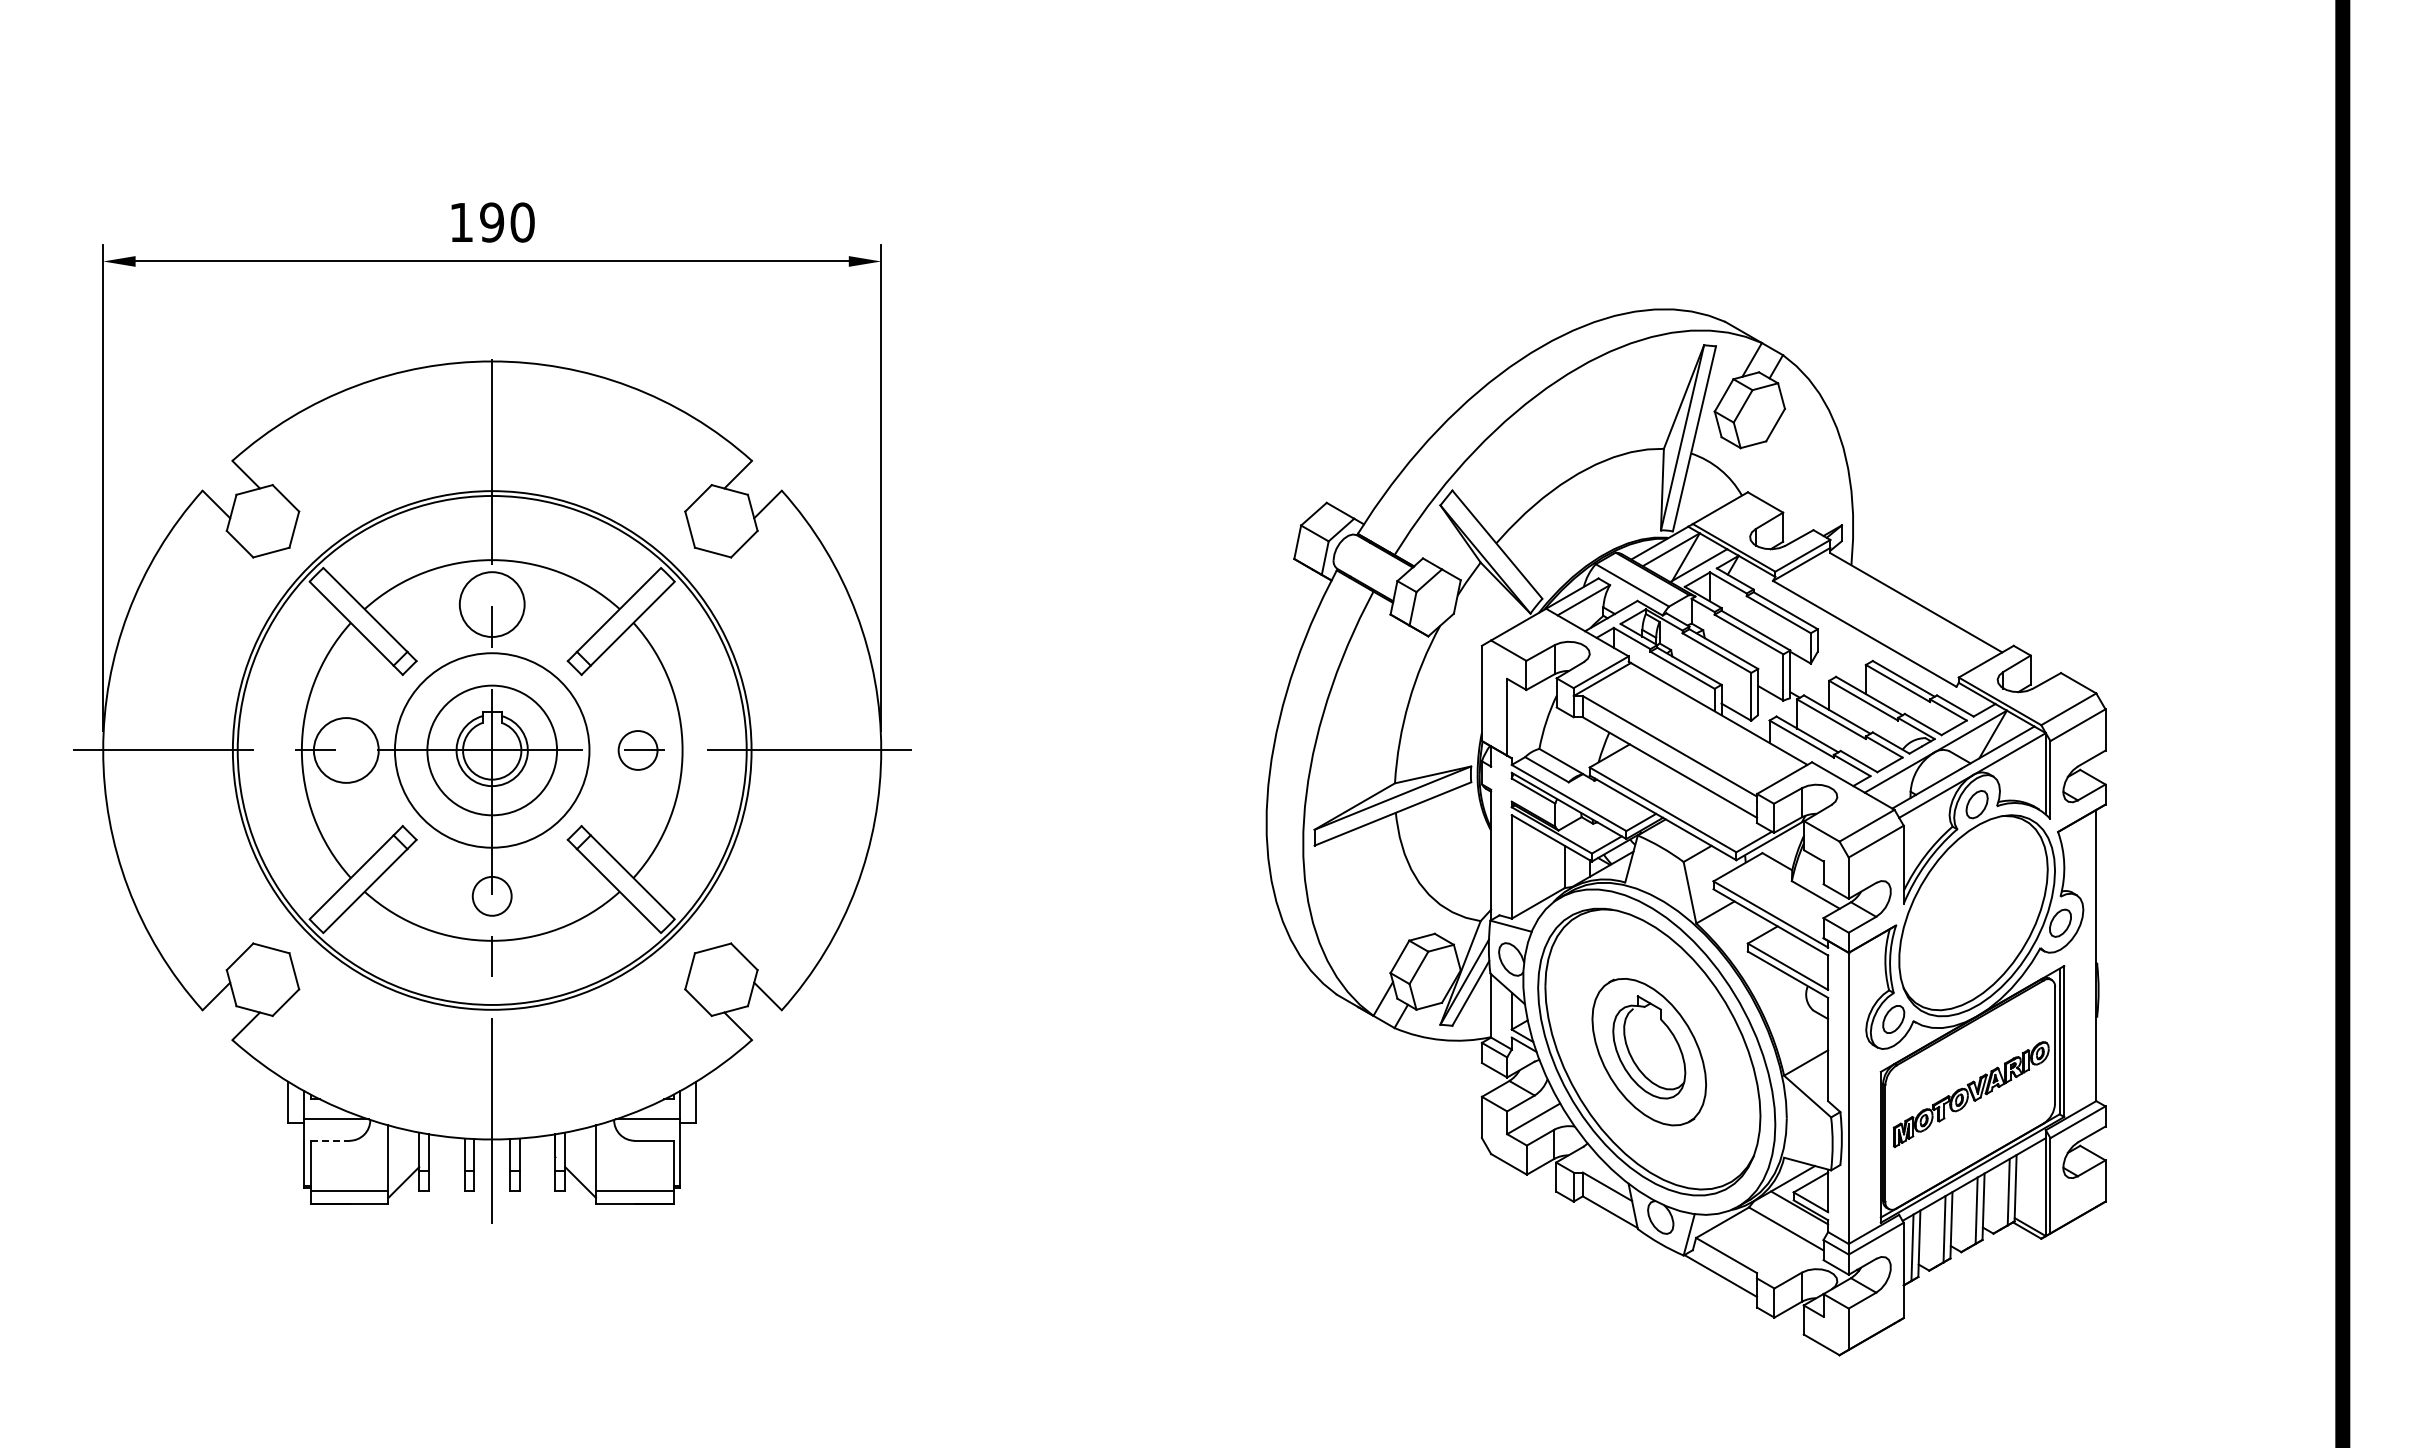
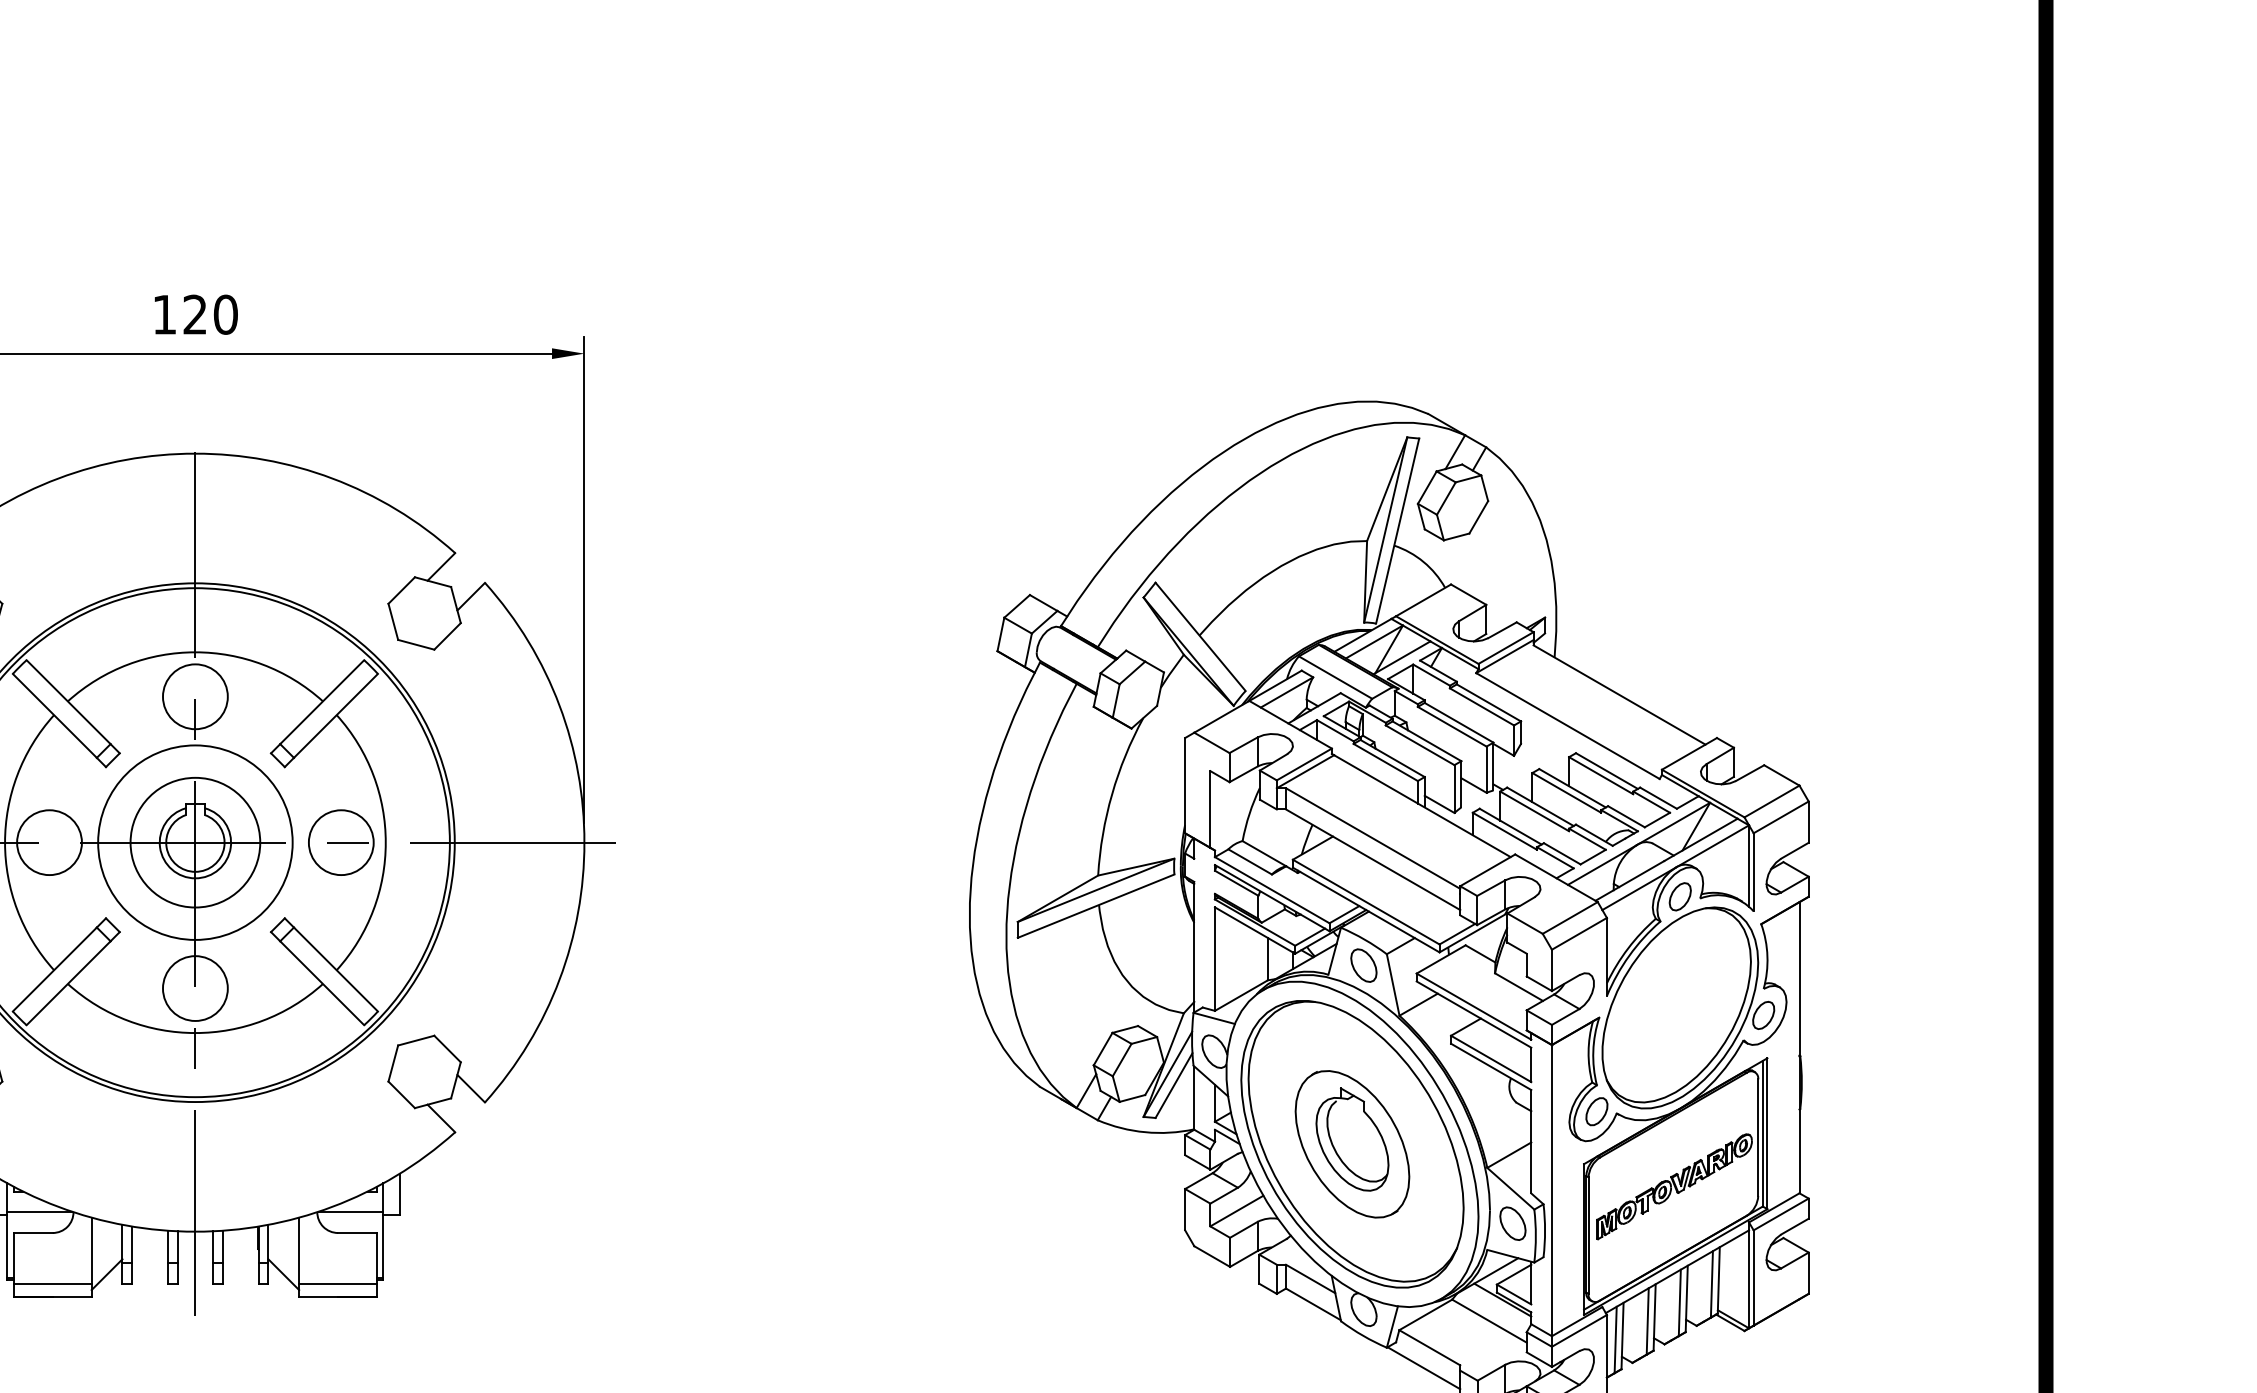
text: (492, 222) -> (195, 314), 190 -> 120
circle: (637, 750) -> (340, 842), size x1.67
part: (1660, 873) -> (1363, 965), added
circle: (491, 895) -> (194, 987), size x1.67
part: (1809, 1131) -> (1512, 1223), added
line: (330, 1140) -> (33, 1232), dashed -> solid

